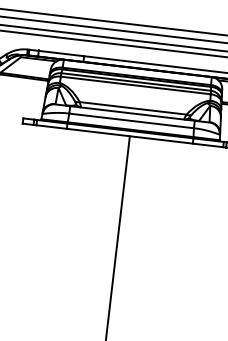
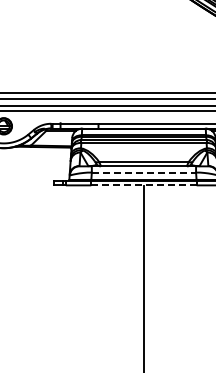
line: (132, 120) -> (144, 172), solid -> dashed
line: (129, 136) -> (143, 185), solid -> dashed

